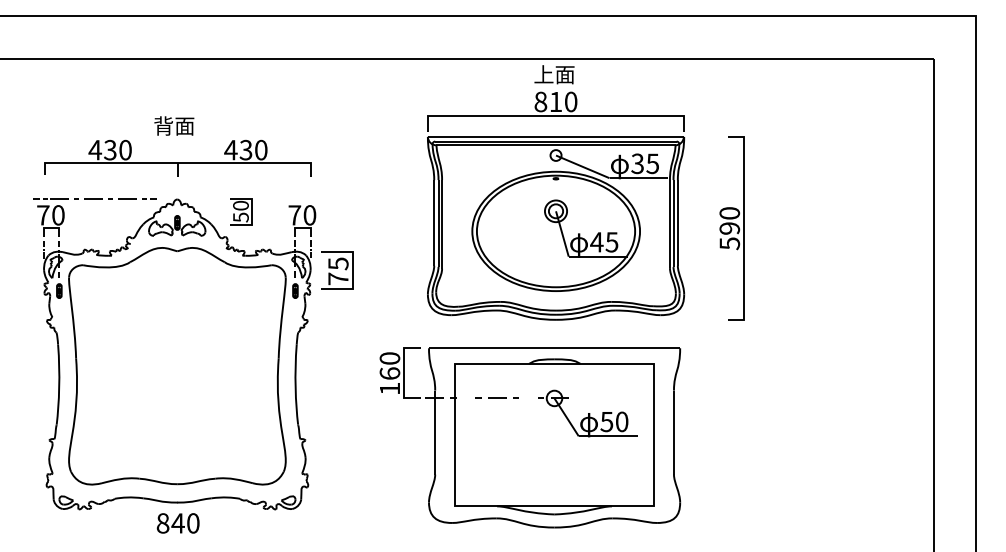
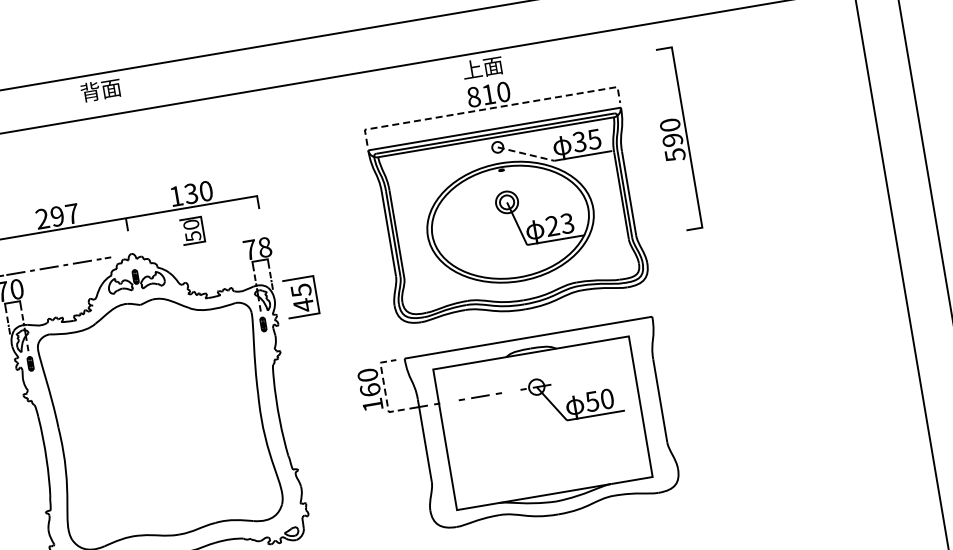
line: (556, 115) -> (491, 107), solid -> dashed
text: (174, 125) -> (101, 89), moved
text: (109, 149) -> (56, 215), 430 -> 297
text: (230, 150) -> (175, 196), 430 -> 130
line: (583, 167) -> (526, 154), solid -> dashed
part: (241, 211) -> (192, 230), moved
text: (309, 215) -> (264, 247), 70 -> 78
part: (731, 228) -> (674, 139), moved
text: (604, 242) -> (560, 225), 45 -> 23
text: (338, 278) -> (303, 304), 75 -> 45
line: (404, 372) -> (384, 386), solid -> dashed

